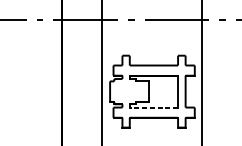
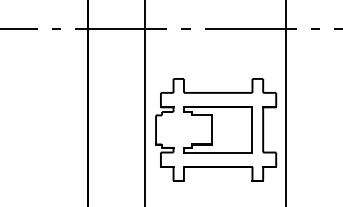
line: (153, 107) -> (217, 152), dashed -> solid

